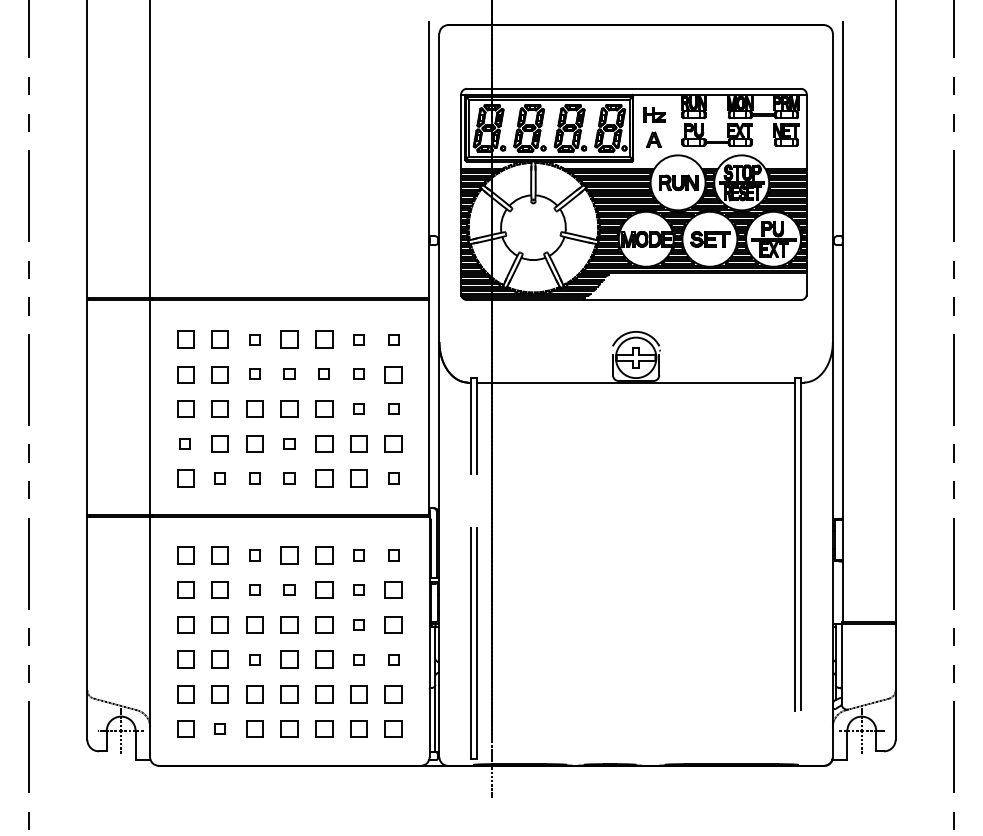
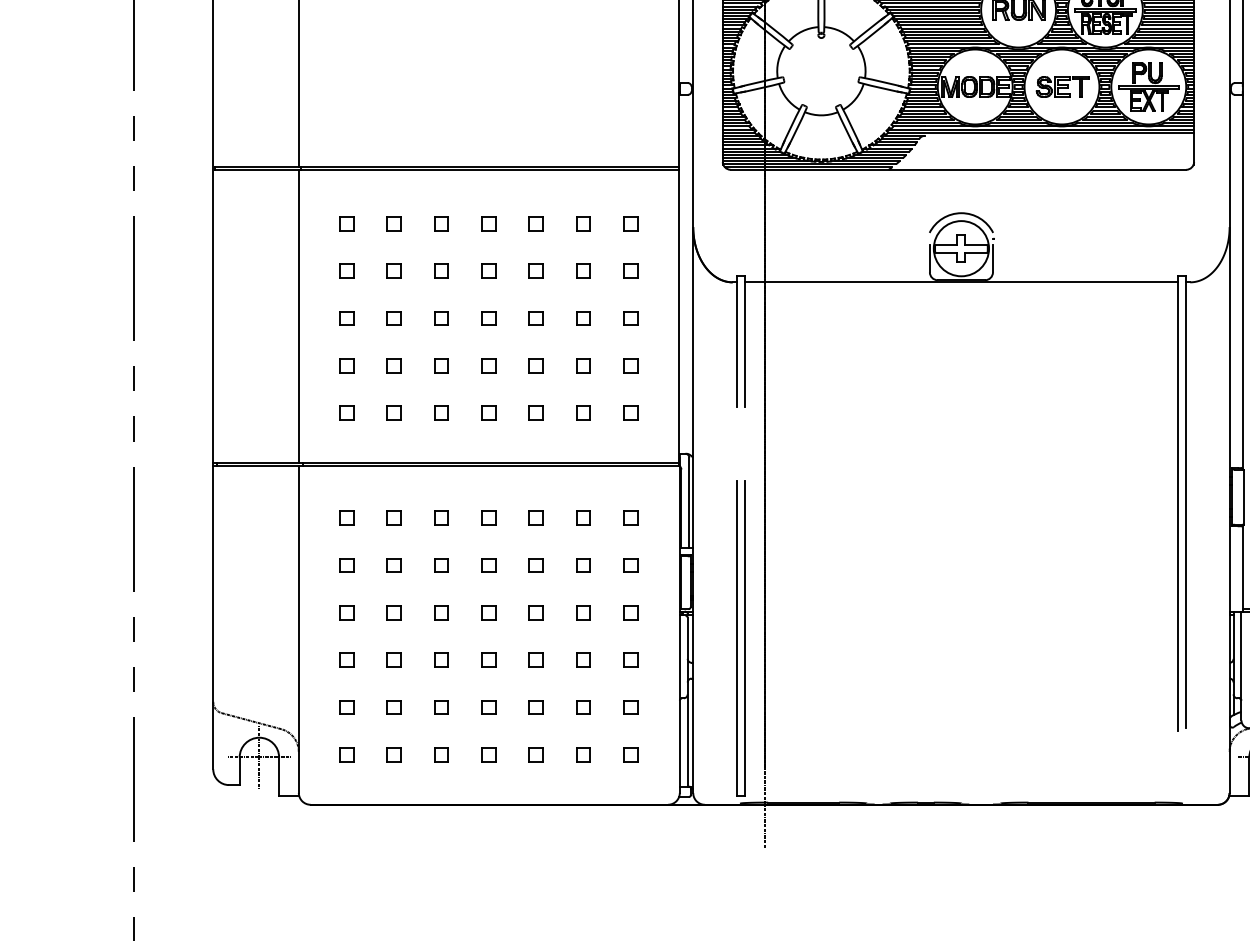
part: (184, 339) -> (345, 223), size x0.62
part: (219, 339) -> (393, 223), size x0.62
part: (289, 339) -> (488, 223), size x0.62
part: (323, 339) -> (535, 223), size x0.62
part: (184, 373) -> (345, 269), size x0.62
part: (219, 373) -> (393, 269), size x0.62
part: (393, 373) -> (630, 269), size x0.62
part: (184, 408) -> (345, 317), size x0.62
part: (219, 408) -> (393, 317), size x0.62
part: (254, 408) -> (441, 317), size x0.62
part: (289, 408) -> (488, 317), size x0.62
part: (323, 408) -> (535, 317), size x0.62
part: (219, 443) -> (393, 365), size x0.62
part: (254, 443) -> (441, 365), size x0.62
part: (323, 443) -> (535, 365), size x0.62
part: (358, 443) -> (582, 365), size x0.62
part: (393, 443) -> (630, 365), size x0.62
part: (184, 478) -> (345, 413), size x0.62
part: (323, 478) -> (535, 413), size x0.62
part: (358, 478) -> (582, 413), size x0.62
part: (184, 555) -> (345, 518), size x0.62
part: (219, 555) -> (393, 518), size x0.62
part: (289, 555) -> (488, 518), size x0.62
part: (323, 555) -> (535, 518), size x0.62
part: (184, 589) -> (345, 564), size x0.62
part: (219, 589) -> (393, 564), size x0.62
part: (323, 589) -> (535, 564), size x0.62
part: (393, 589) -> (630, 564), size x0.62
part: (184, 624) -> (345, 612), size x0.62
part: (219, 624) -> (393, 612), size x0.62
part: (254, 624) -> (441, 612), size x0.62
part: (289, 624) -> (488, 612), size x0.62
part: (323, 624) -> (535, 612), size x0.62
part: (393, 624) -> (630, 612), size x0.62
part: (184, 659) -> (345, 659), size x0.62
part: (219, 659) -> (393, 659), size x0.62
part: (289, 659) -> (488, 659), size x0.62
part: (323, 659) -> (535, 659), size x0.62
part: (184, 693) -> (345, 706), size x0.62
part: (219, 693) -> (393, 706), size x0.62
part: (254, 693) -> (441, 706), size x0.62
part: (289, 693) -> (488, 706), size x0.62
part: (323, 693) -> (535, 706), size x0.62
part: (358, 693) -> (582, 706), size x0.62
part: (393, 693) -> (630, 706), size x0.62
part: (184, 728) -> (345, 753), size x0.62
part: (254, 728) -> (441, 753), size x0.62
part: (289, 728) -> (488, 753), size x0.62
part: (323, 728) -> (535, 753), size x0.62
part: (358, 728) -> (582, 753), size x0.62
part: (393, 728) -> (630, 753), size x0.62

